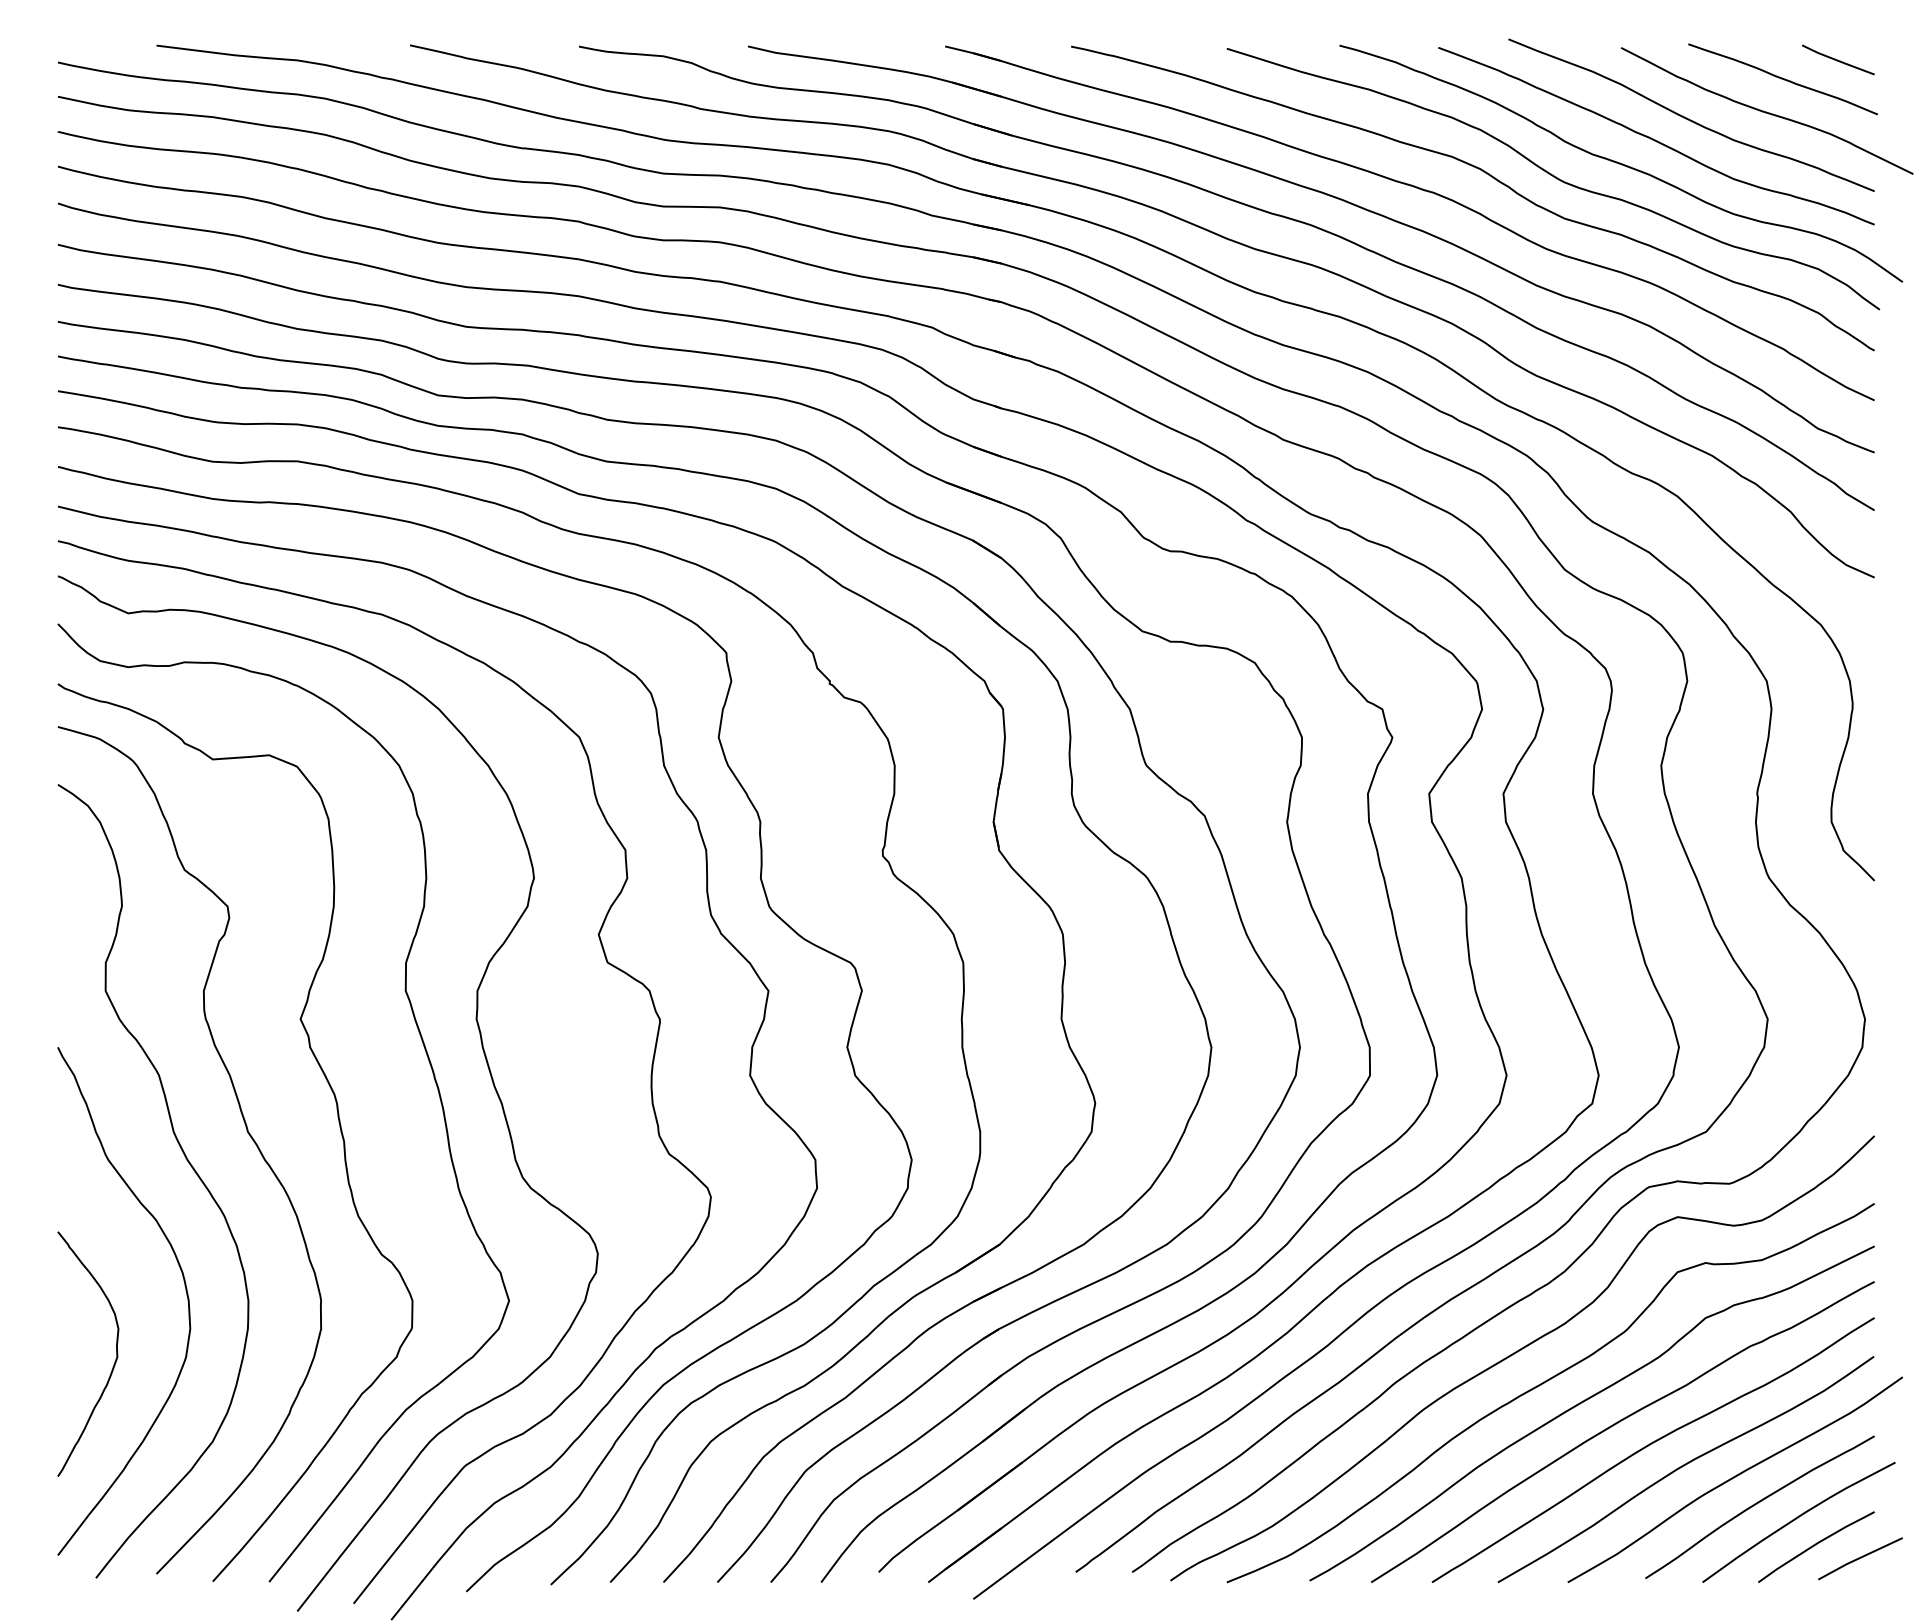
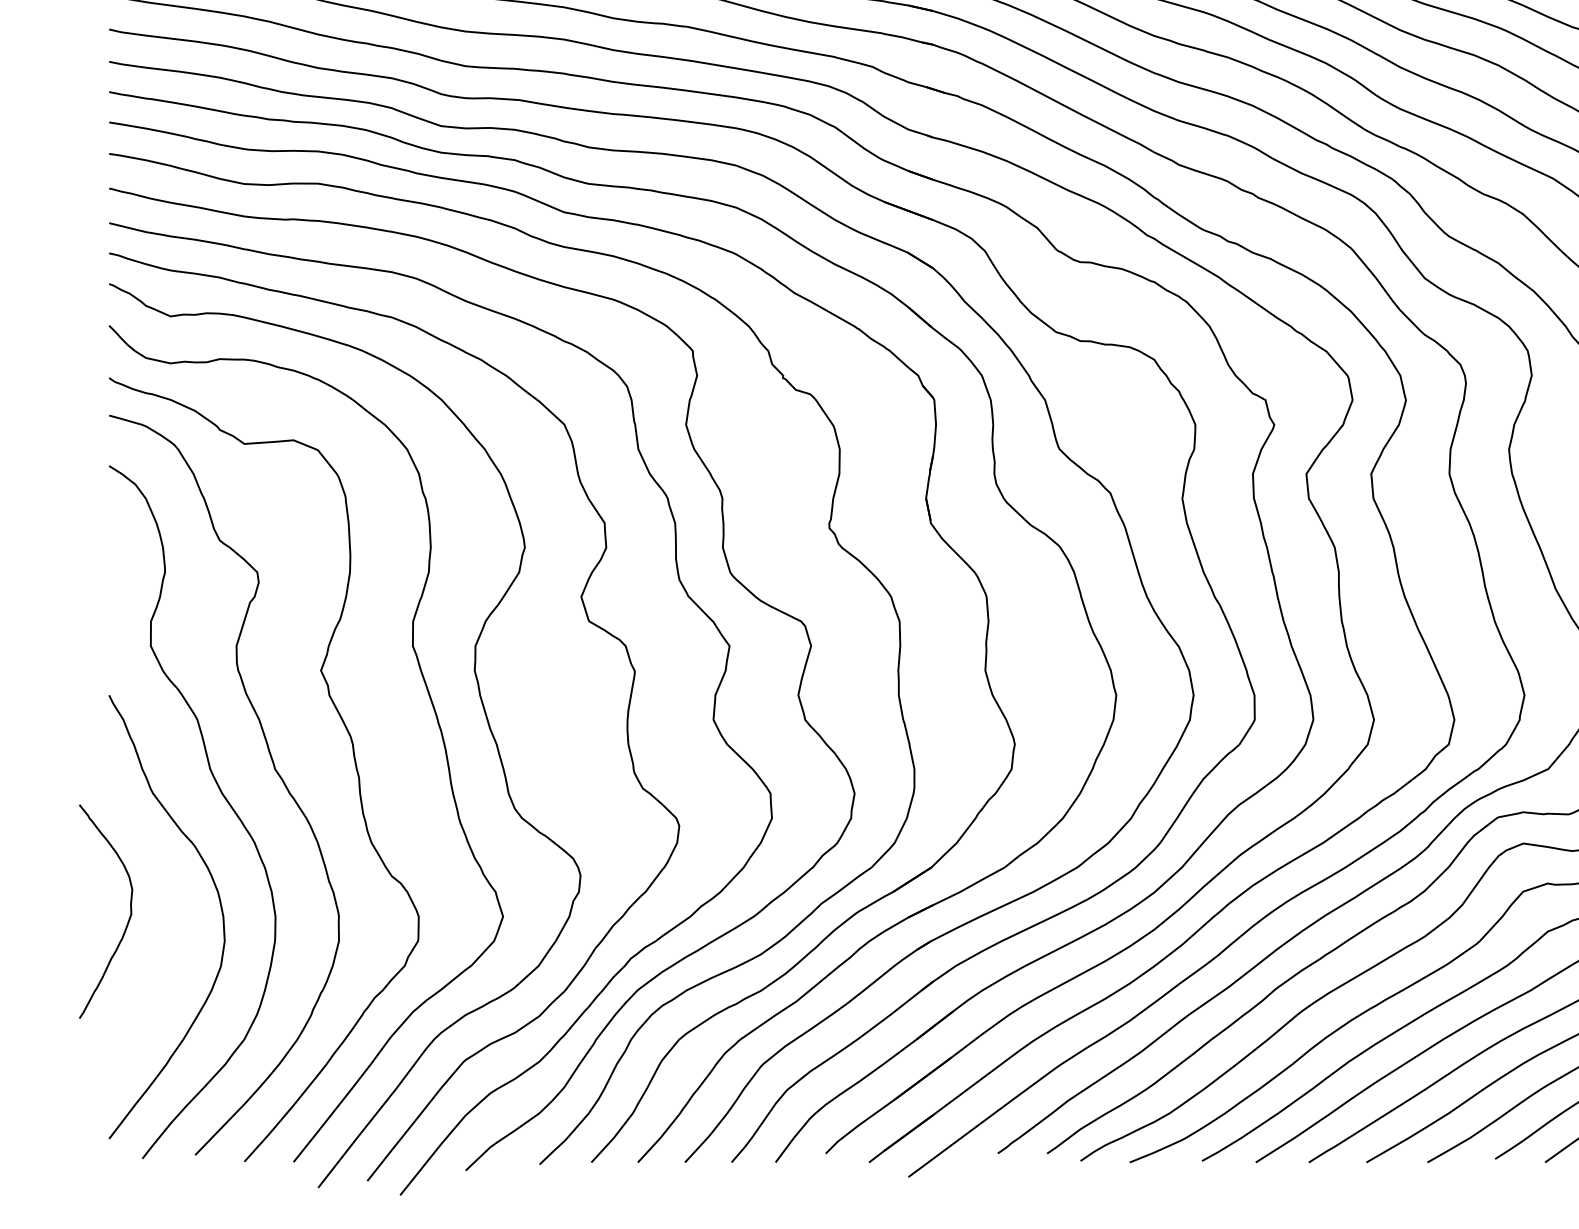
curve: (114, 1361) -> (128, 918), moved

